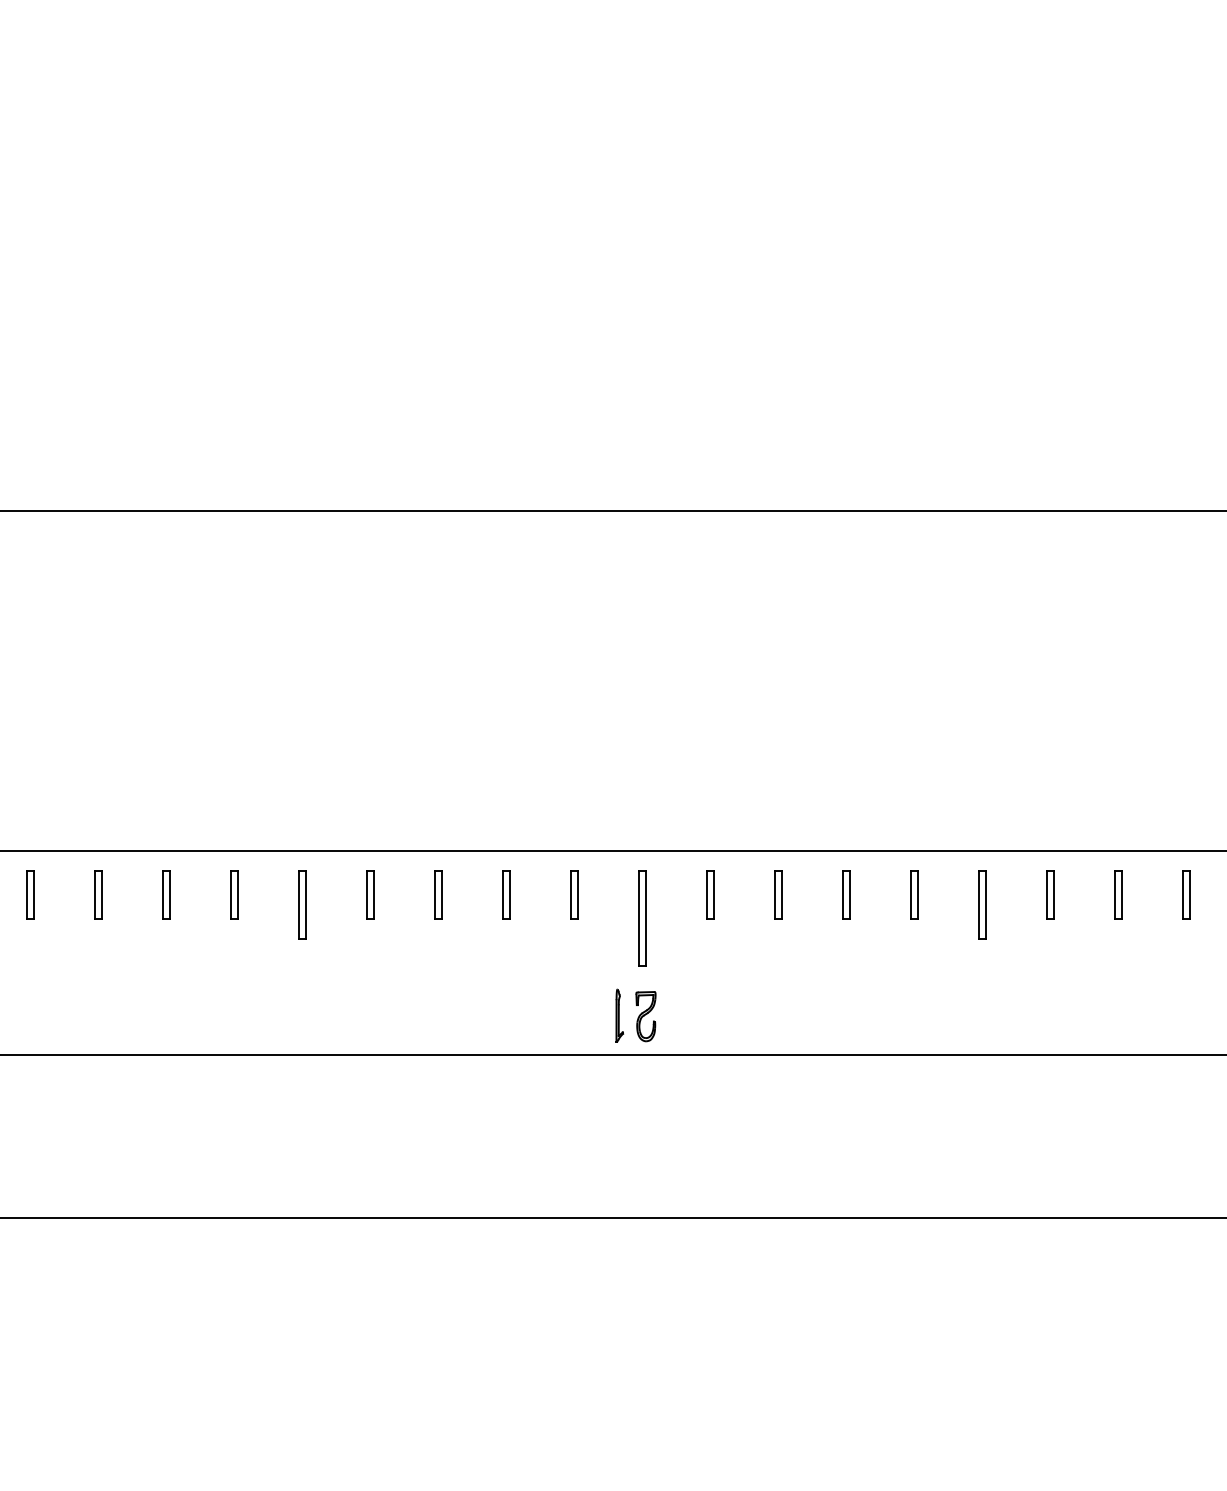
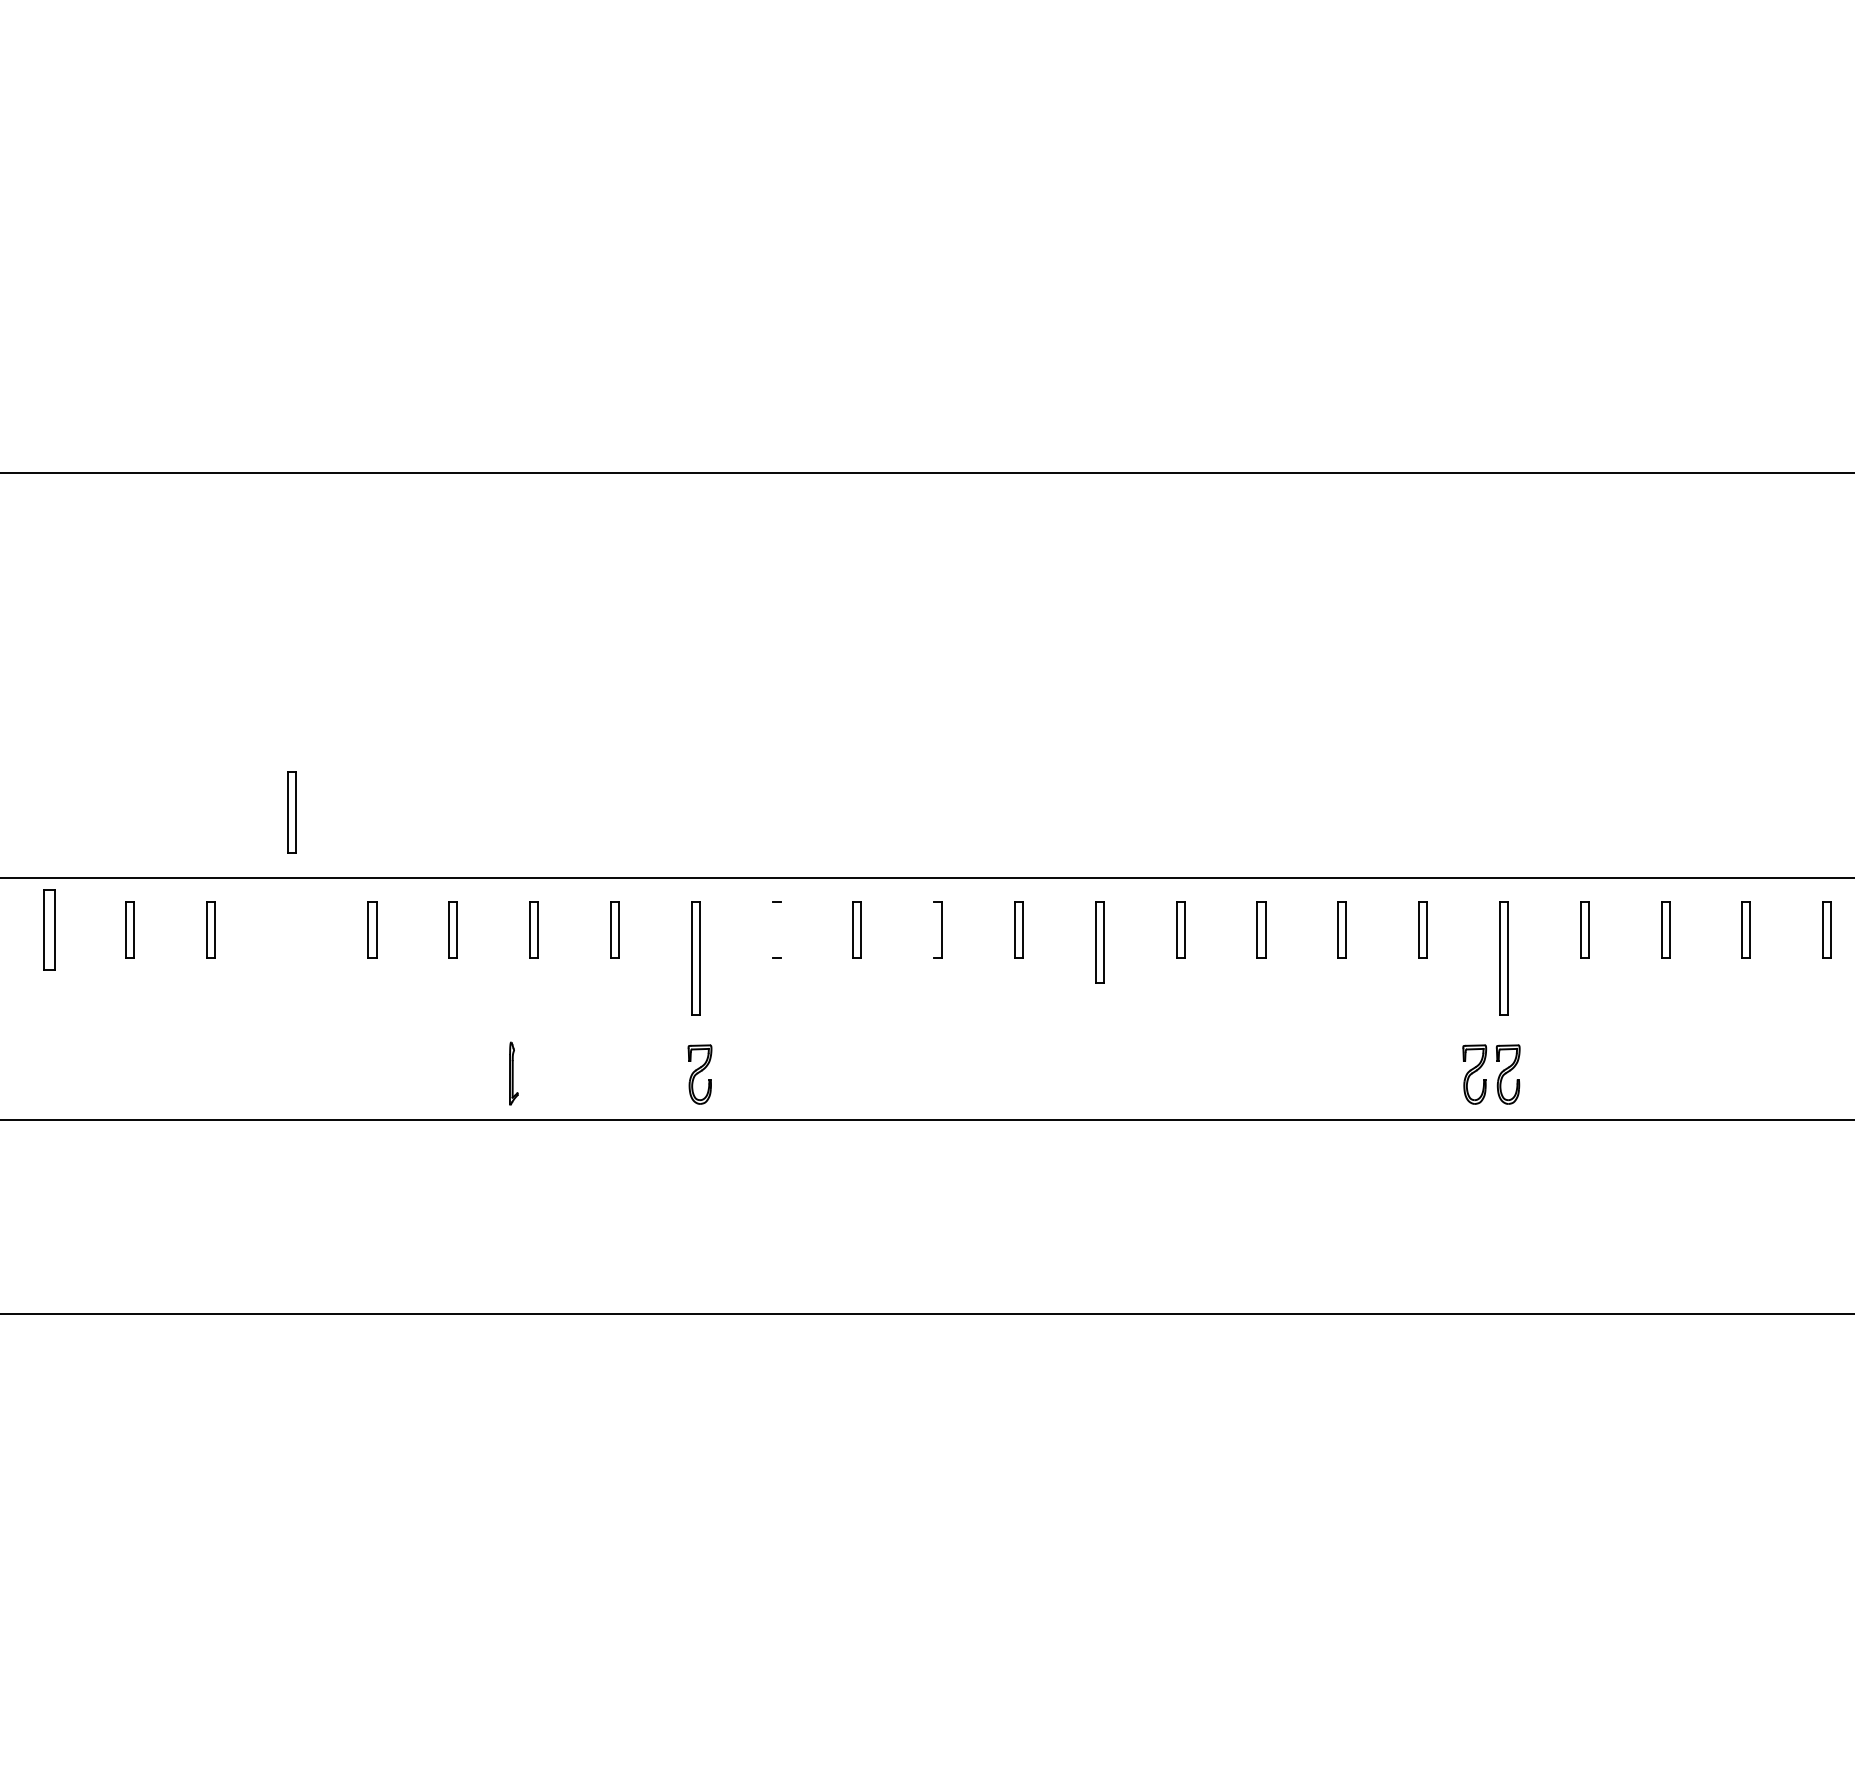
part: (97, 894) -> (48, 929), size x1.4
line: (706, 894) -> (772, 929), removed
line: (713, 894) -> (780, 929), removed
line: (843, 894) -> (934, 929), removed
part: (302, 905) -> (291, 812), moved
part: (619, 1015) -> (513, 1073), moved

